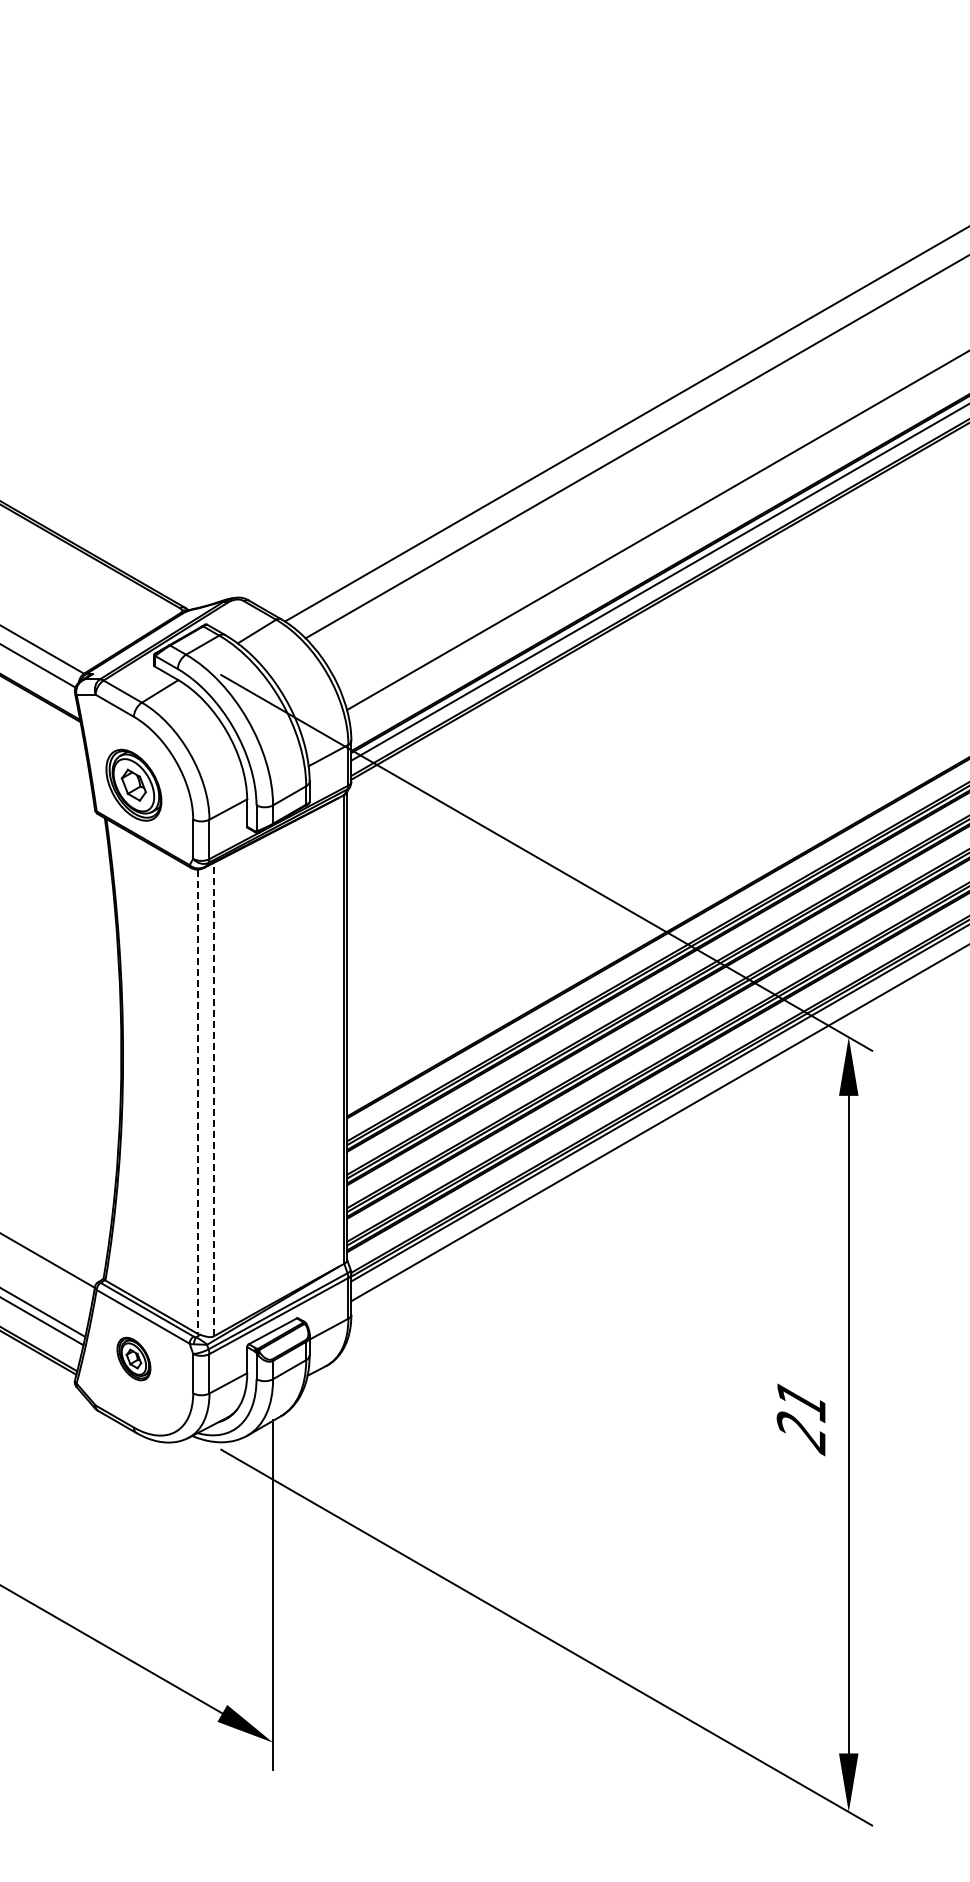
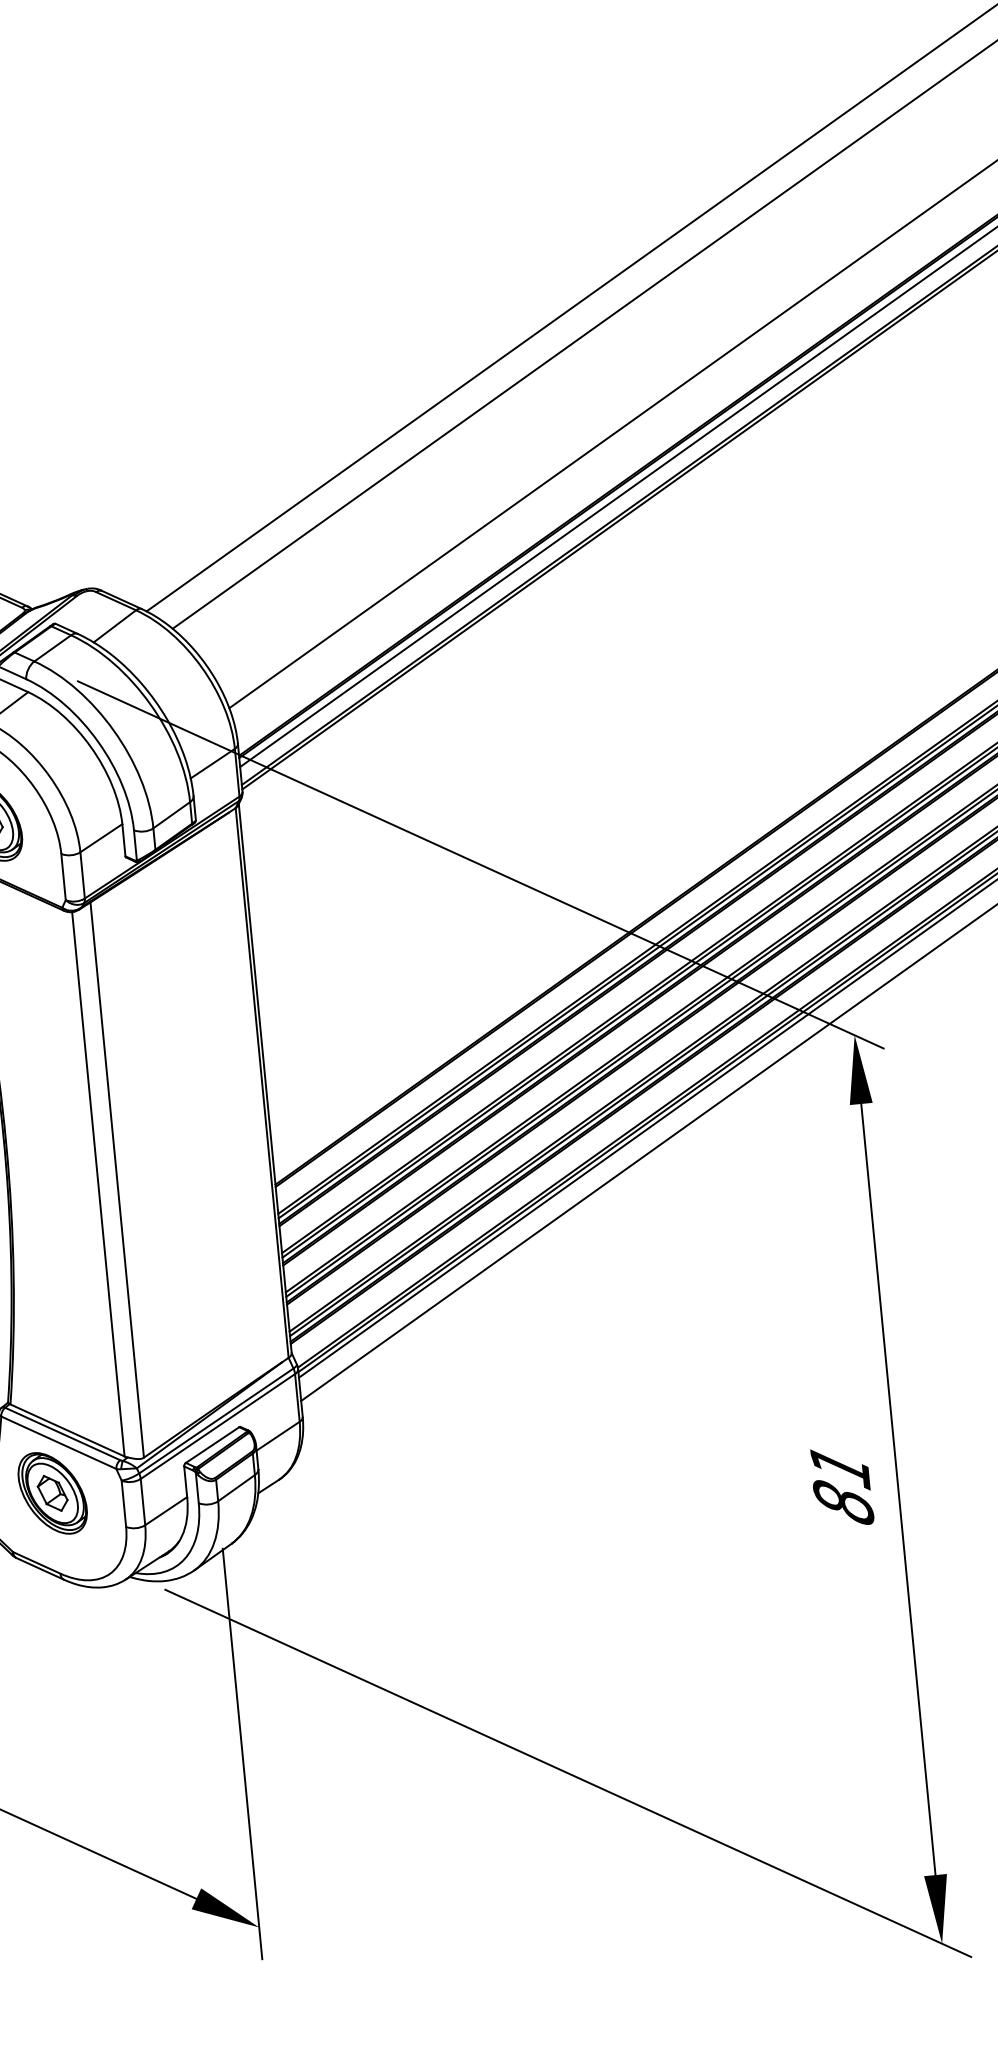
line: (213, 1099) -> (116, 1179), dashed -> solid
line: (197, 1102) -> (98, 1185), dashed -> solid
part: (133, 1358) -> (52, 1492), size x1.67
text: (801, 1433) -> (843, 1505), 21 -> 81

